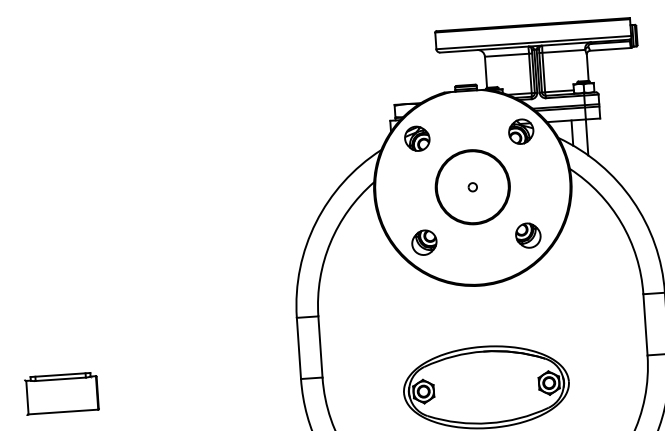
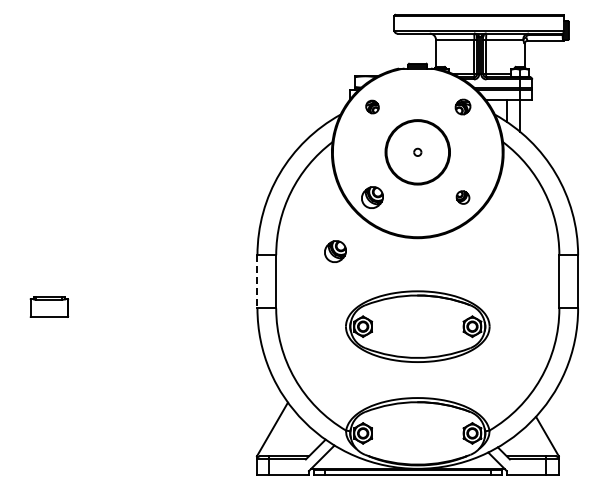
part: (520, 131) -> (462, 106), size x0.7
part: (417, 138) -> (372, 106), size x0.6
part: (527, 235) -> (462, 197), size x0.6
part: (386, 307) -> (335, 251), added
line: (298, 348) -> (257, 281), solid -> dashed
part: (62, 394) -> (49, 307), size x0.6

